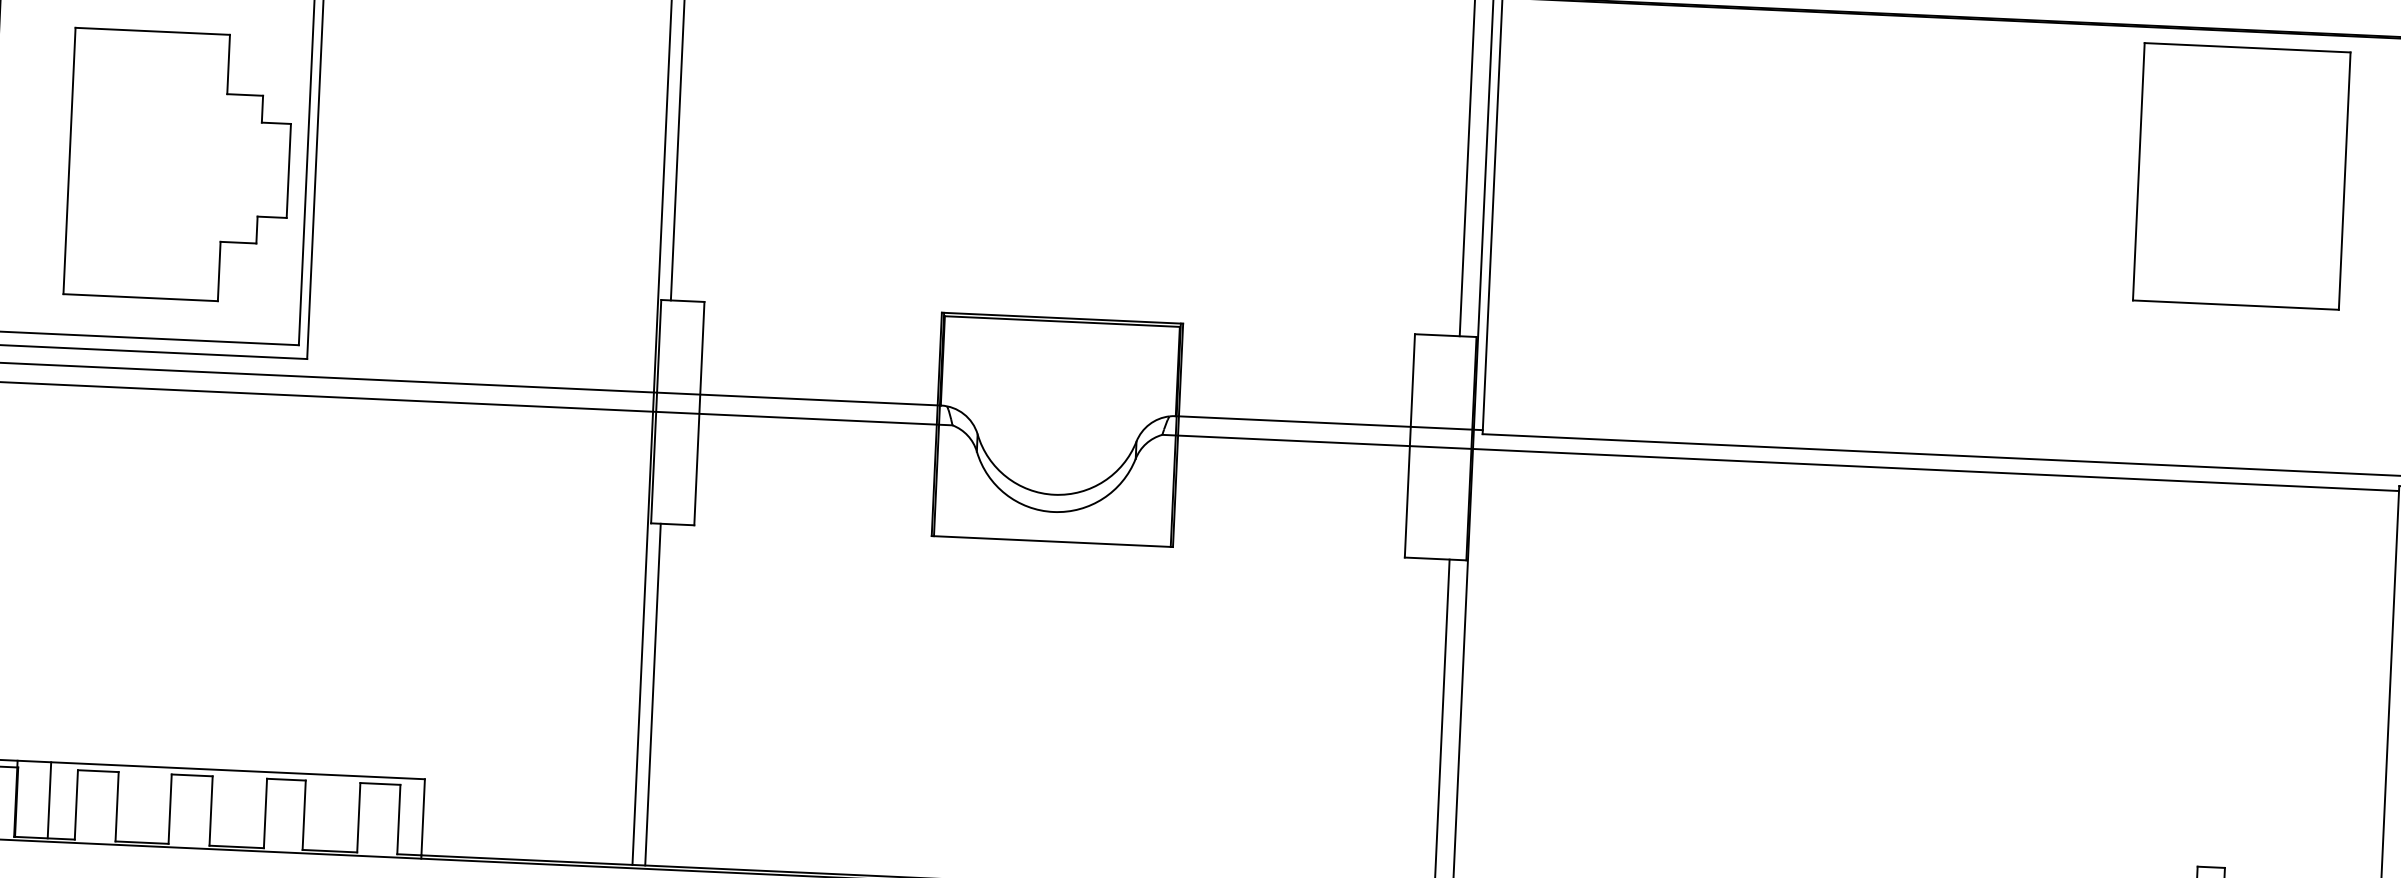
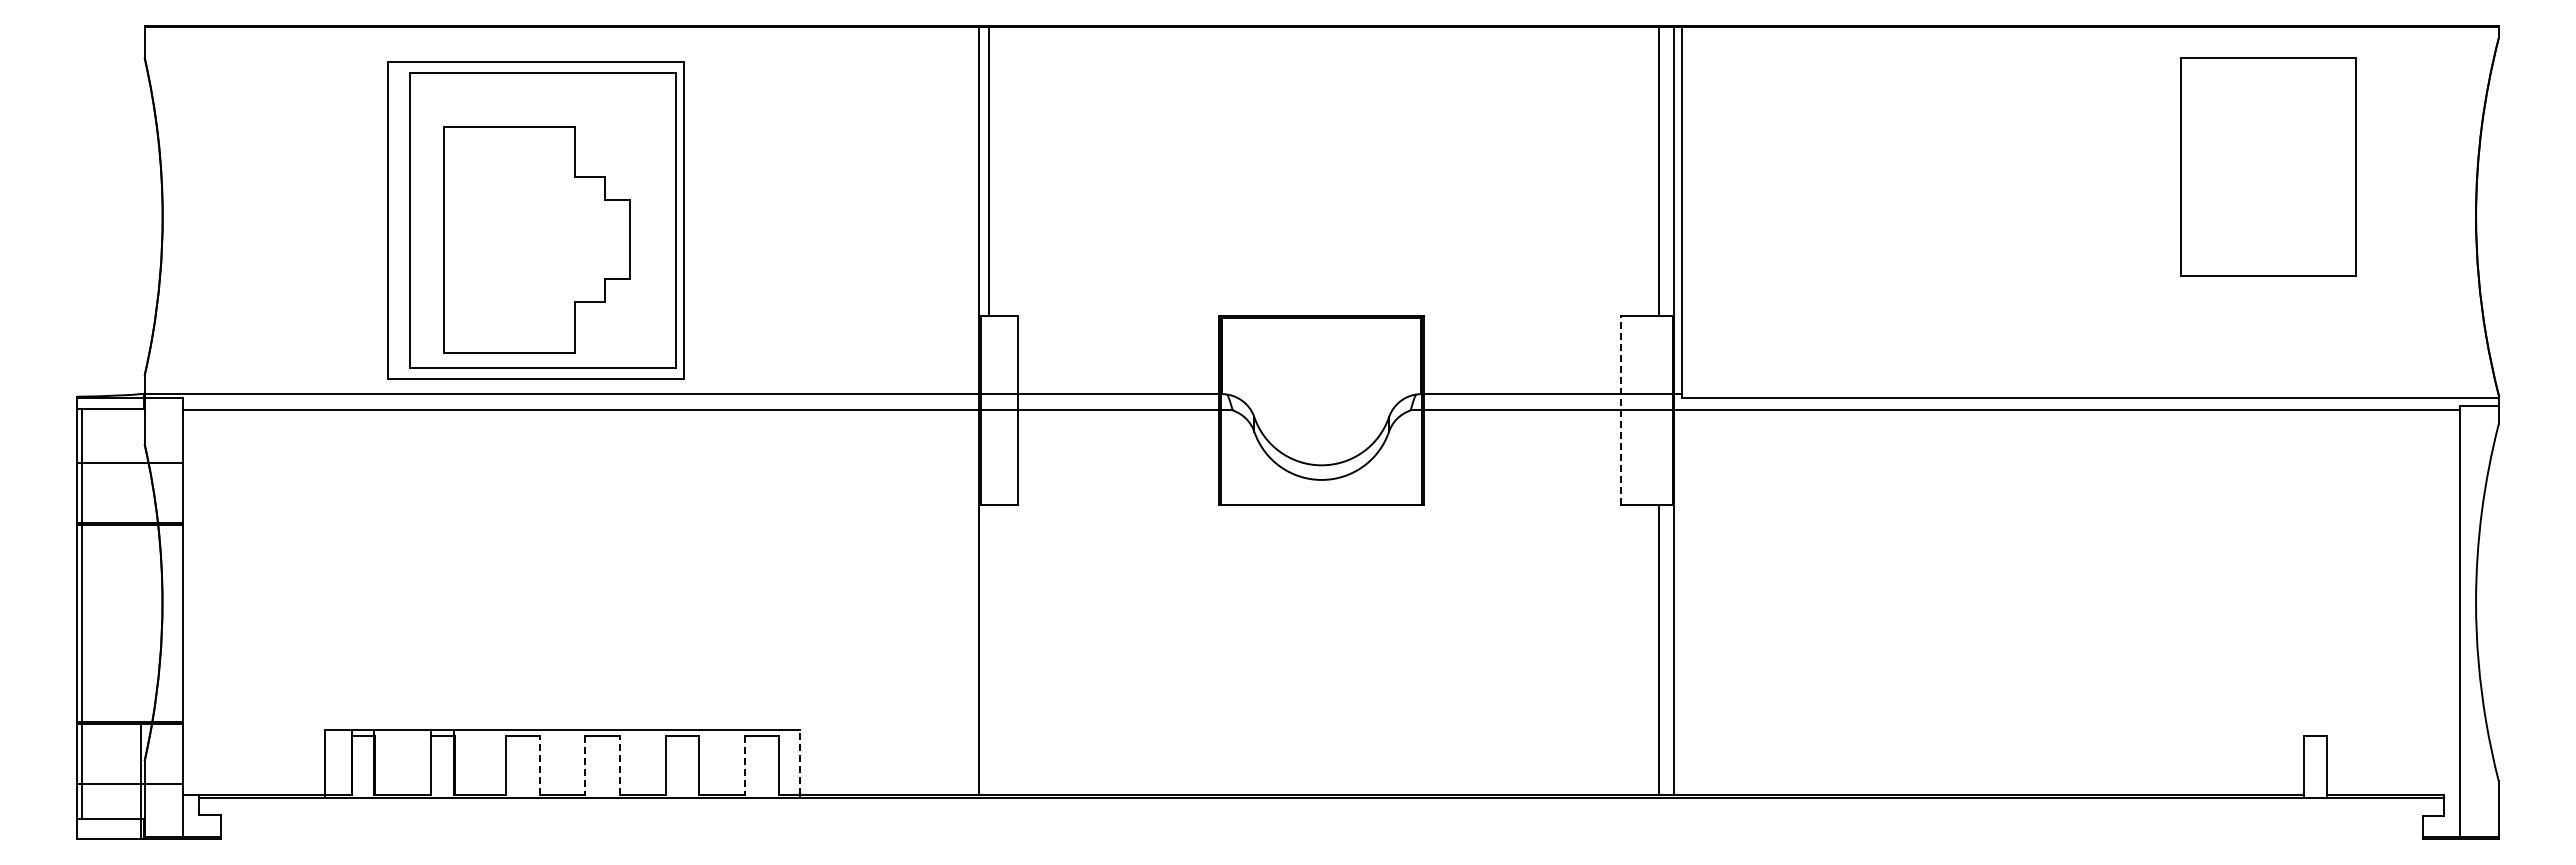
part: (178, 165) -> (536, 239), moved
part: (2241, 175) -> (2268, 166), moved
line: (1409, 446) -> (1620, 410), solid -> dashed
line: (653, 694) -> (989, 649), removed
line: (49, 800) -> (482, 762), removed
line: (117, 805) -> (540, 764), solid -> dashed
line: (170, 809) -> (585, 765), solid -> dashed
line: (210, 809) -> (619, 764), solid -> dashed
line: (359, 817) -> (745, 765), solid -> dashed
line: (423, 817) -> (799, 762), solid -> dashed

